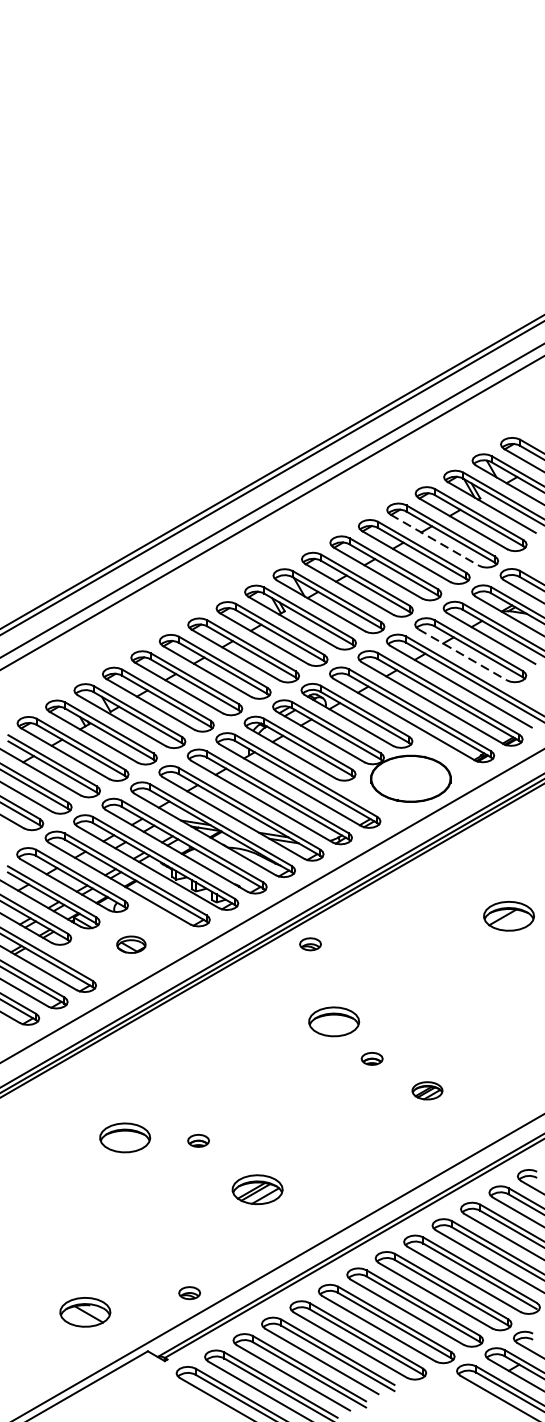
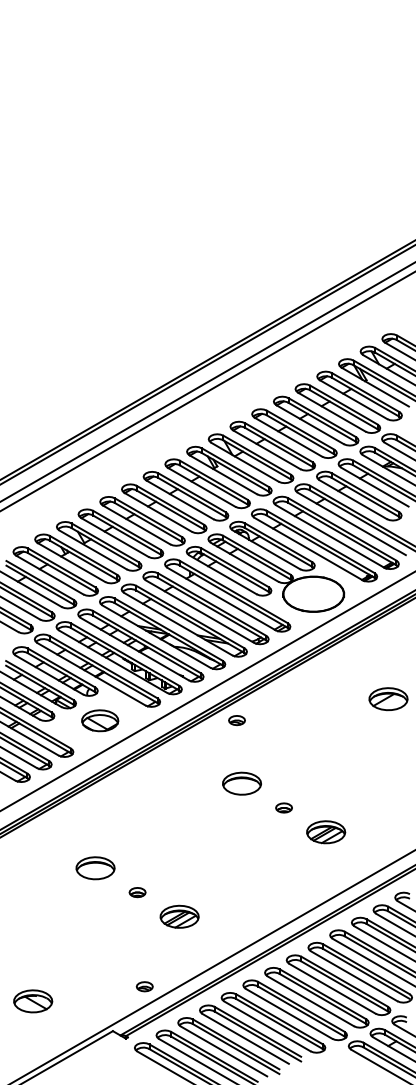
line: (434, 540) -> (331, 412), dashed -> solid
line: (463, 654) -> (353, 499), dashed -> solid
part: (131, 944) -> (100, 720), size x1.67
part: (333, 1021) -> (241, 783), moved
part: (427, 1091) -> (326, 832), size x1.67
part: (198, 1140) -> (137, 892), moved
part: (257, 1189) -> (179, 916), moved
part: (85, 1312) -> (33, 1001), moved

